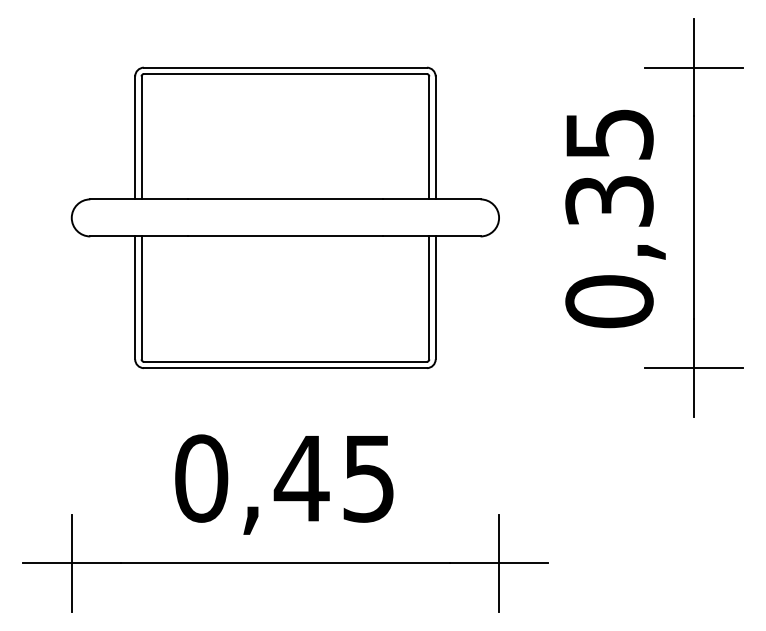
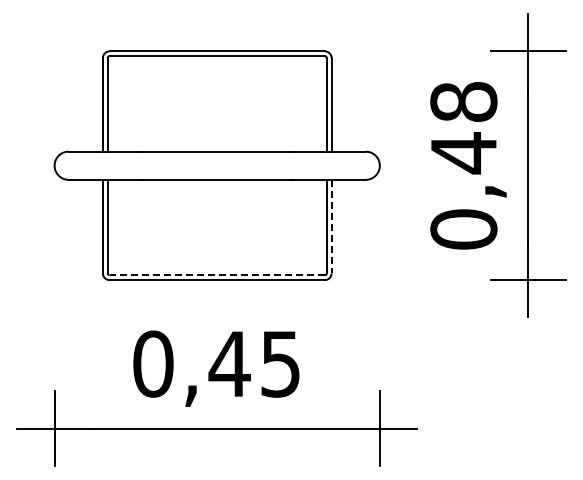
text: (608, 169) -> (463, 128), 0,35 -> 0,48
line: (435, 297) -> (331, 226), solid -> dashed
line: (285, 362) -> (217, 275), solid -> dashed

